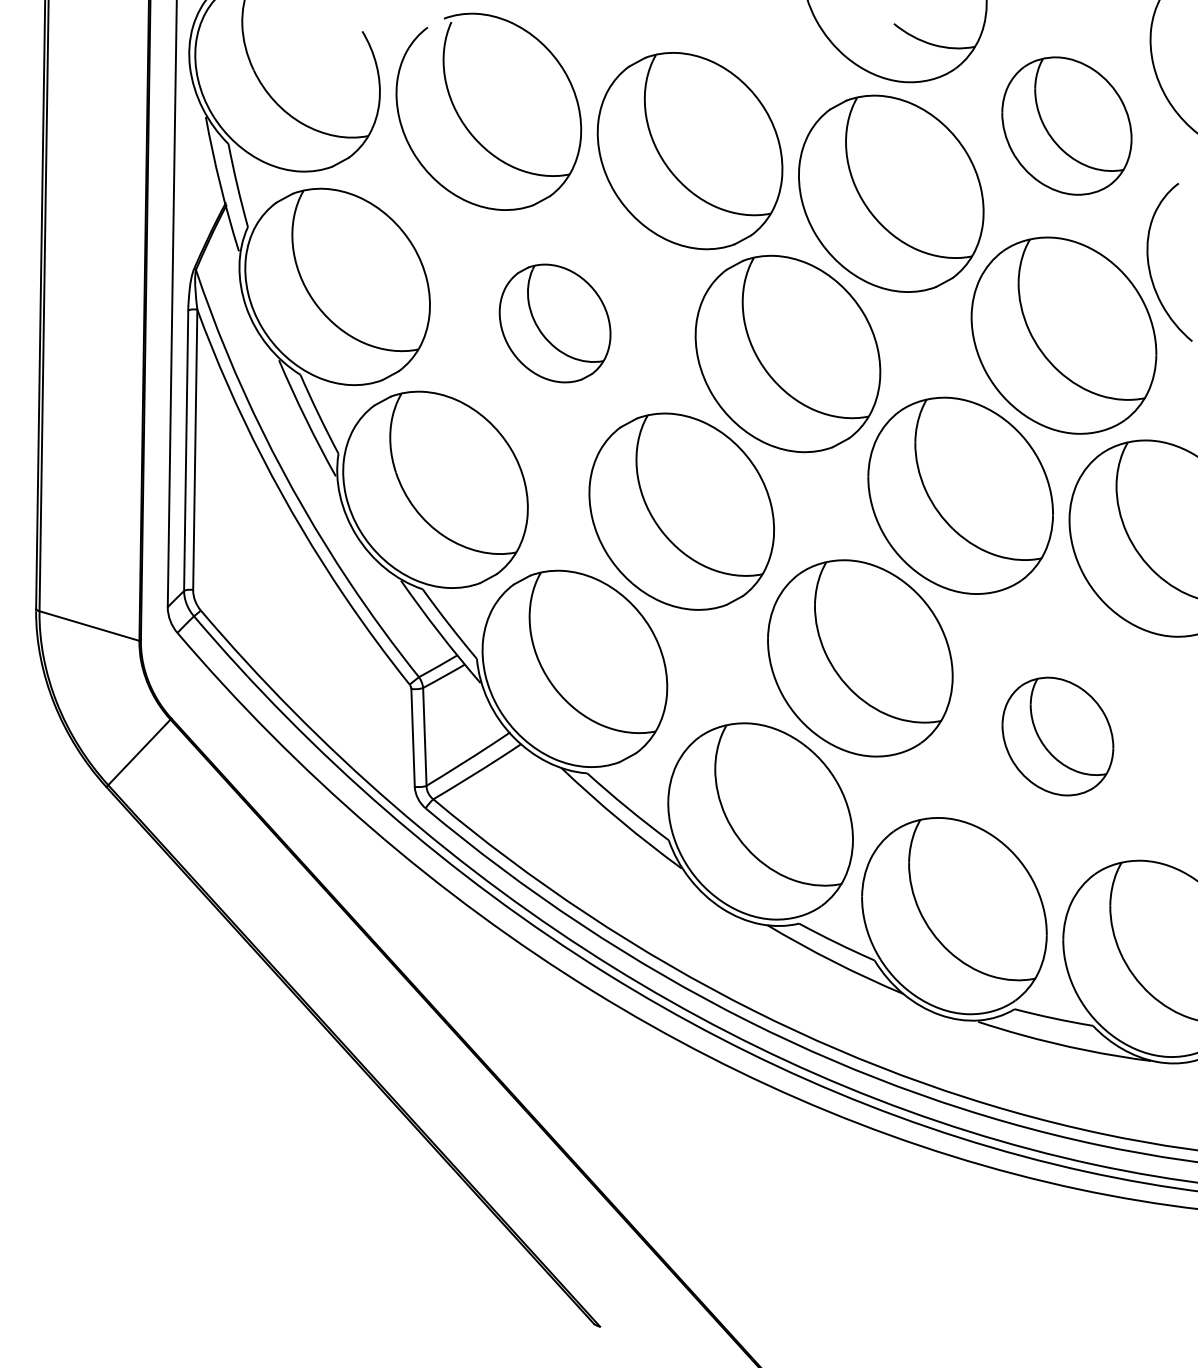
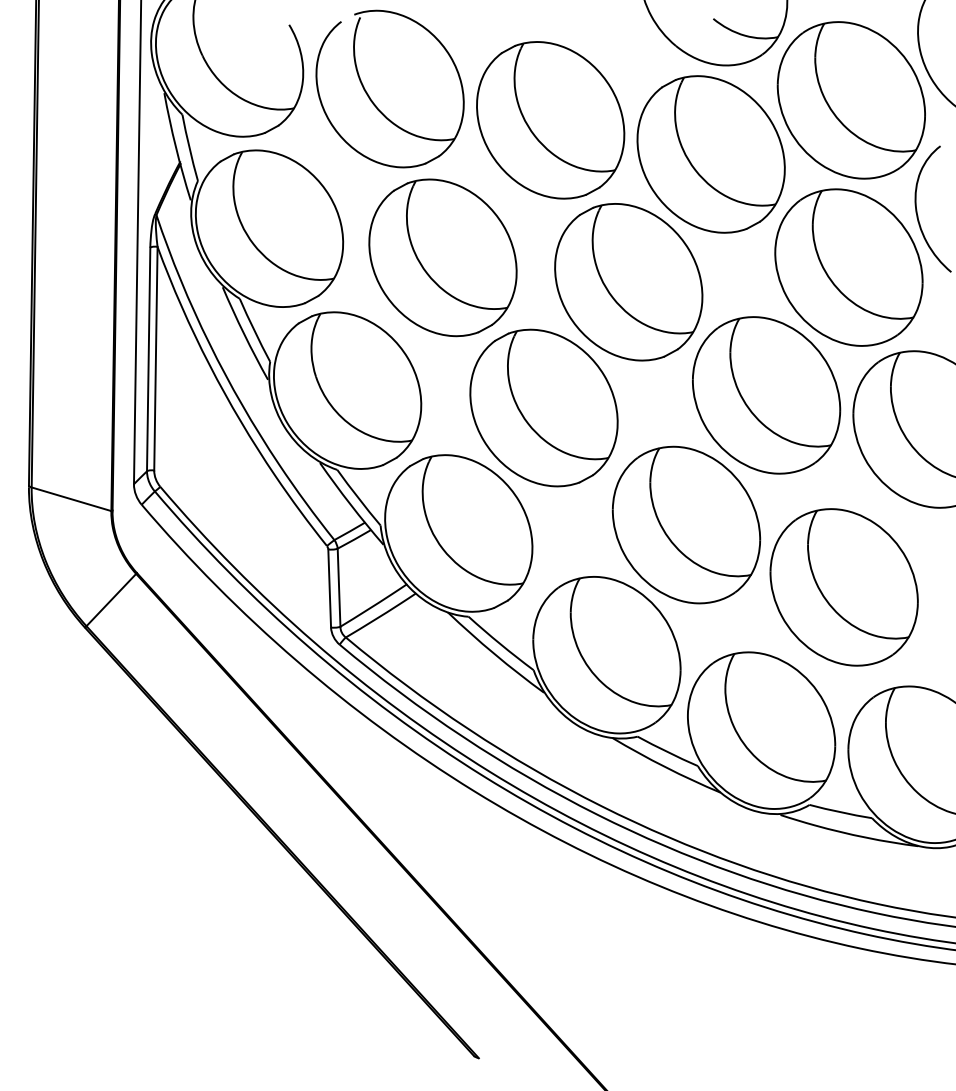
part: (1065, 126) -> (850, 100), size x1.43
part: (554, 322) -> (442, 257), size x1.67
part: (1057, 736) -> (843, 587), size x1.67

